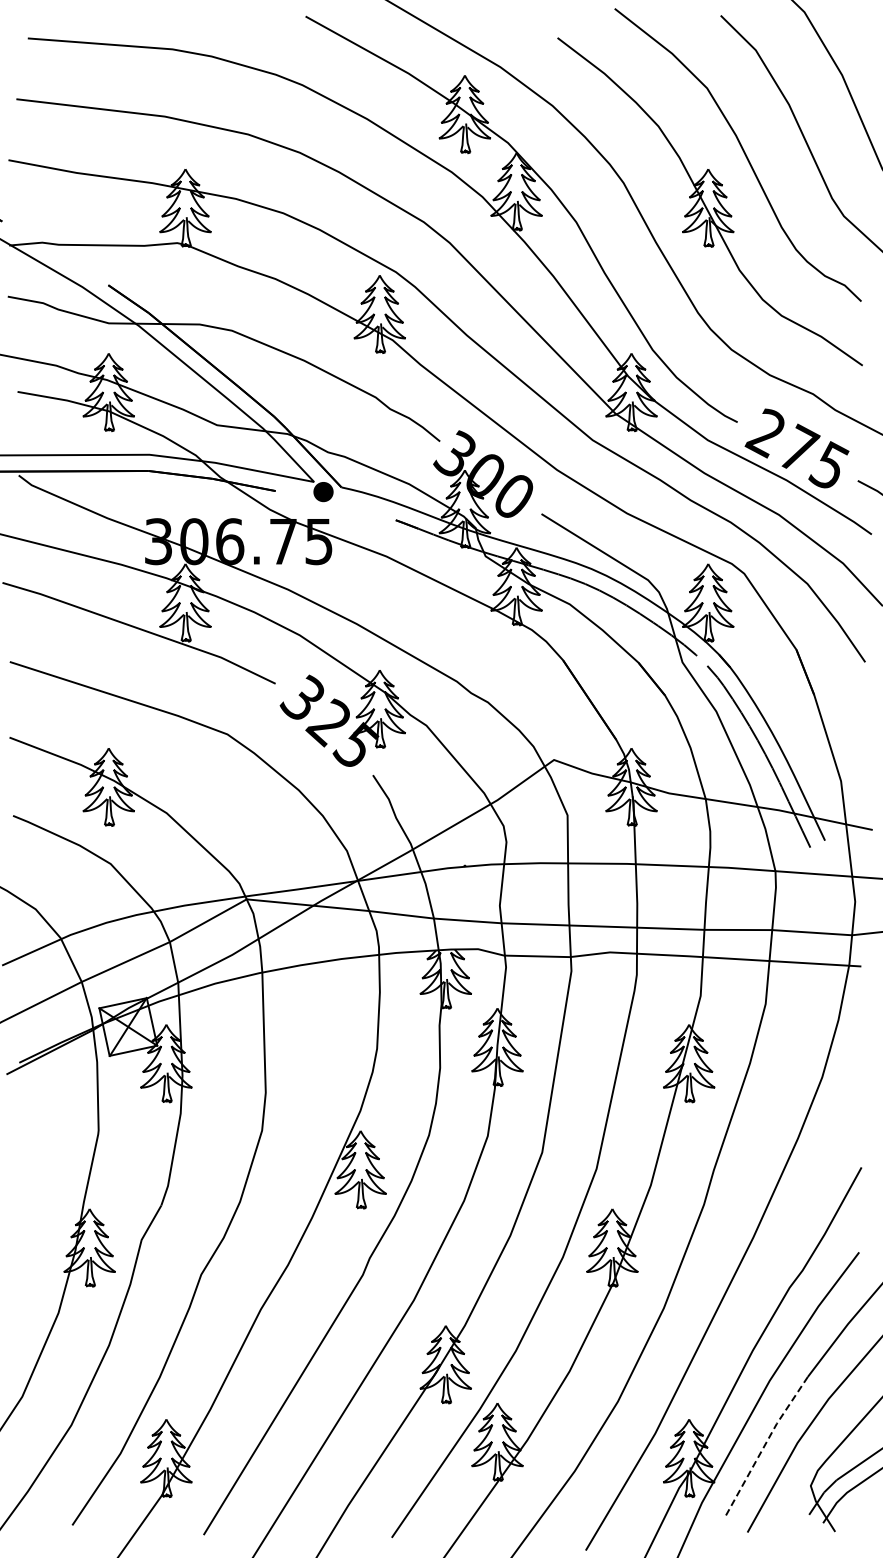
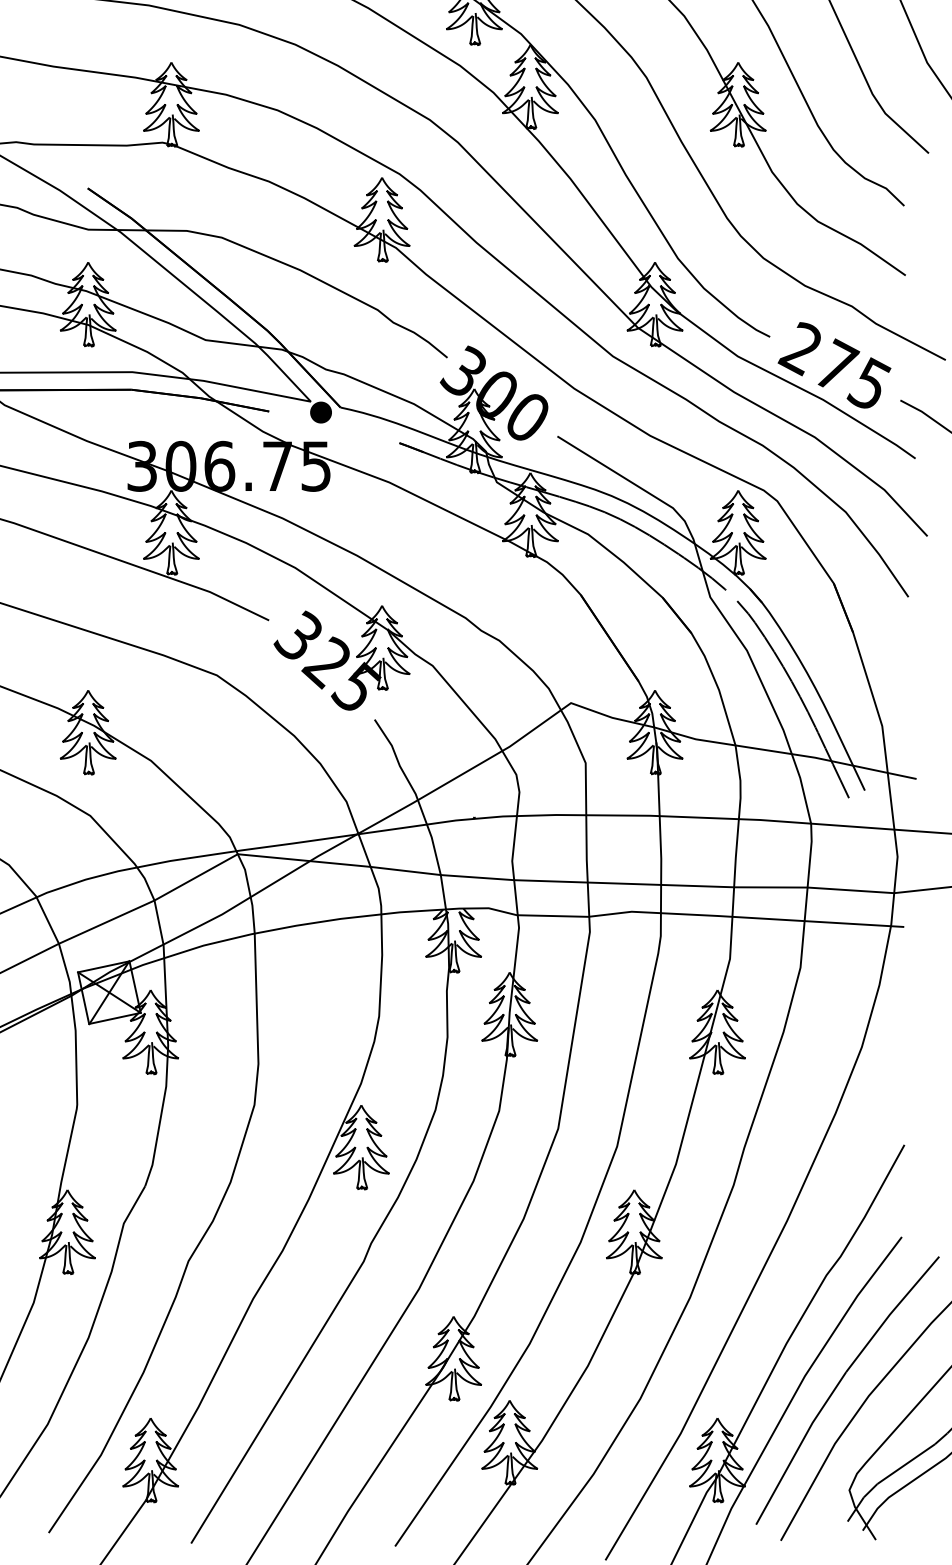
line: (764, 1446) -> (799, 1447), dashed -> solid

